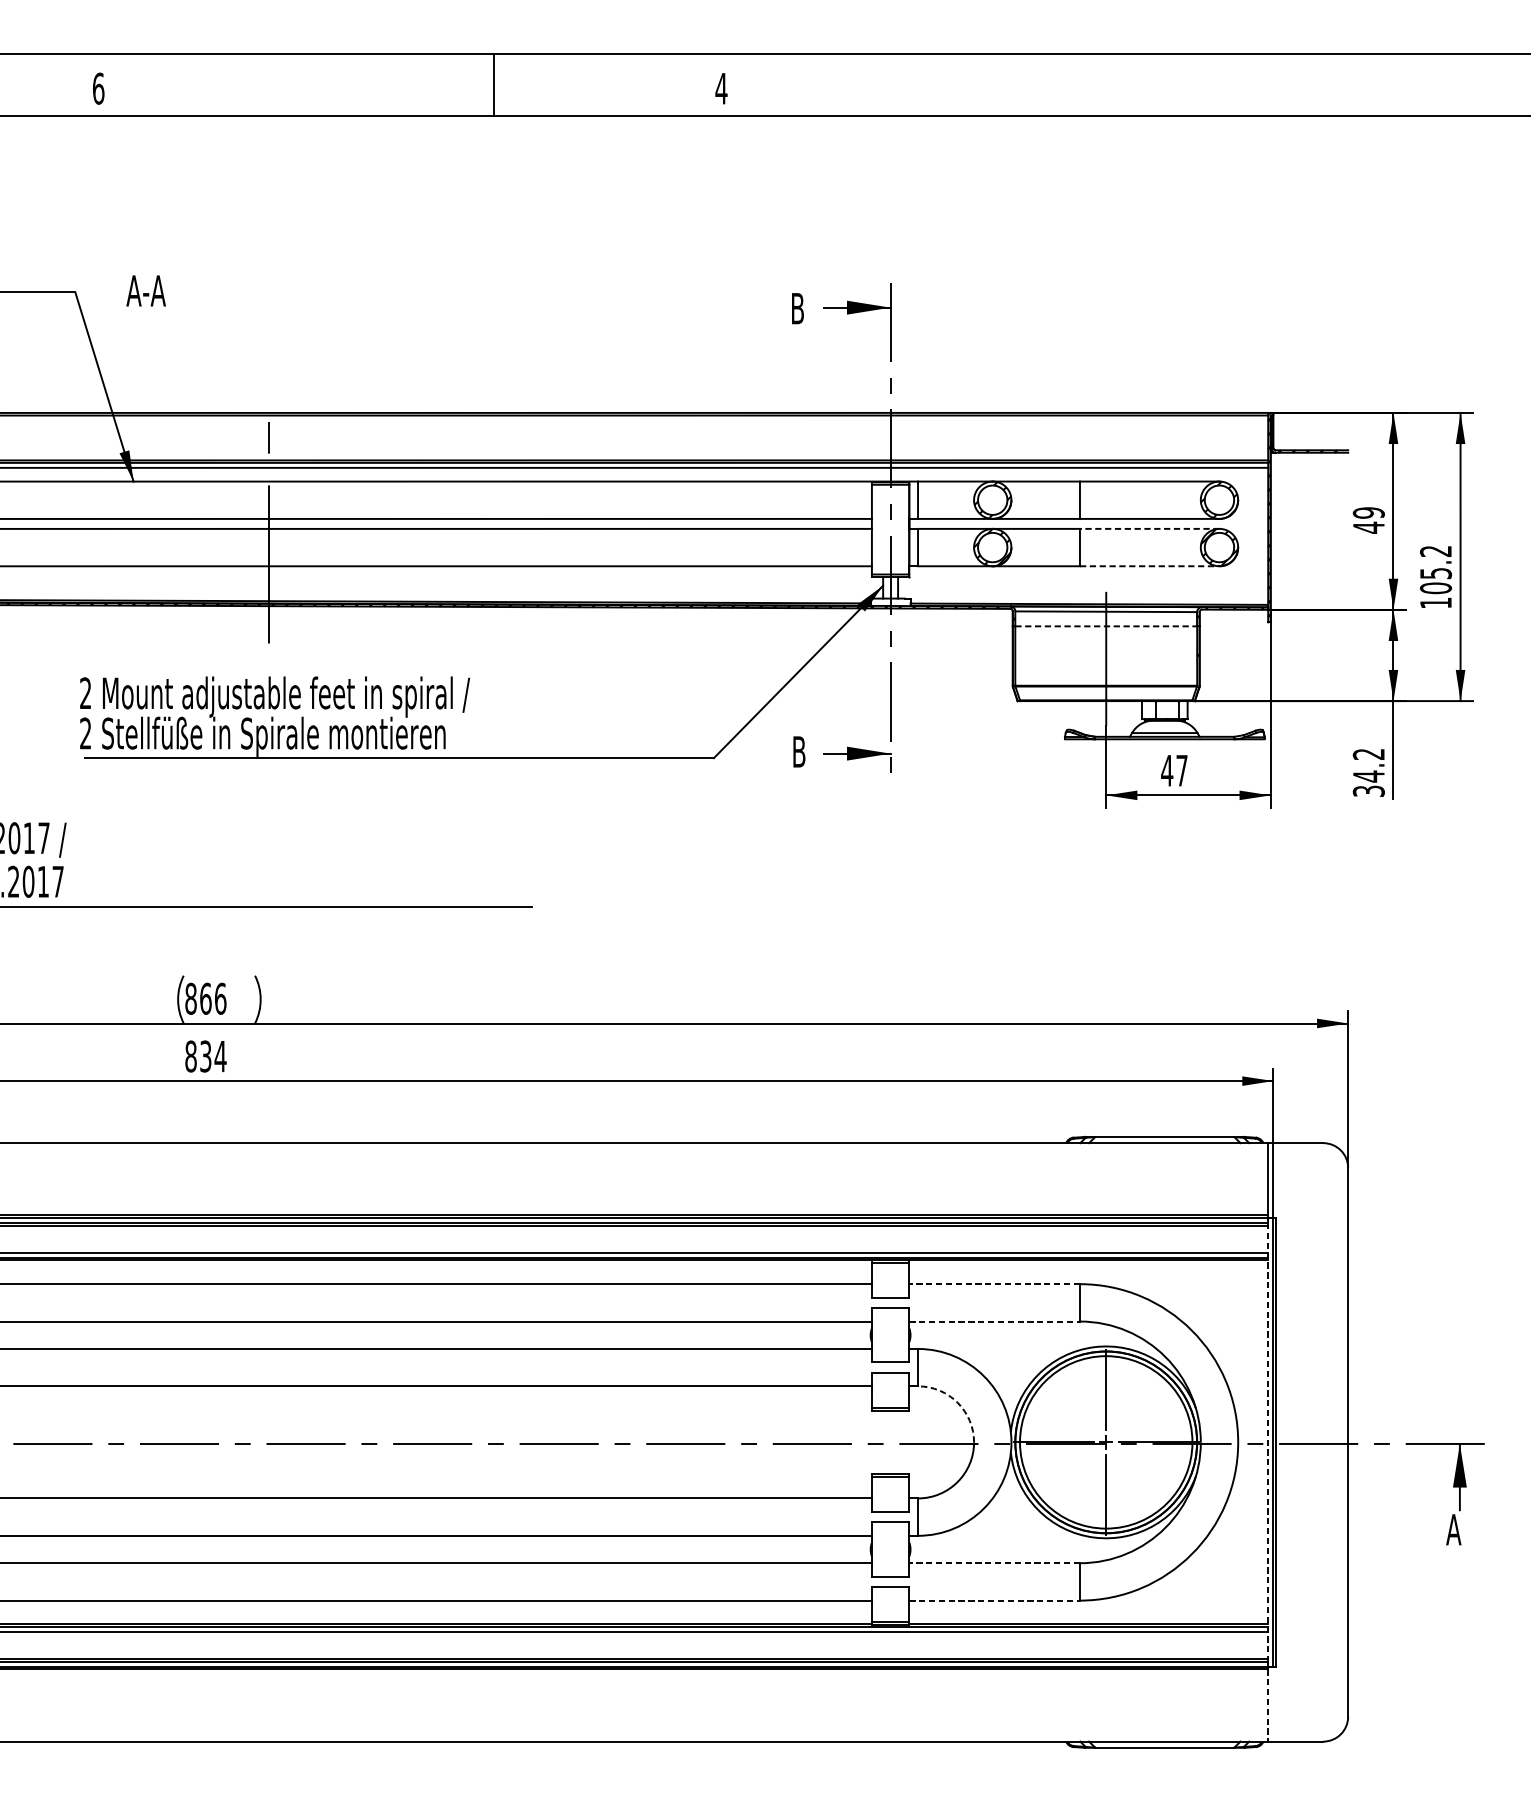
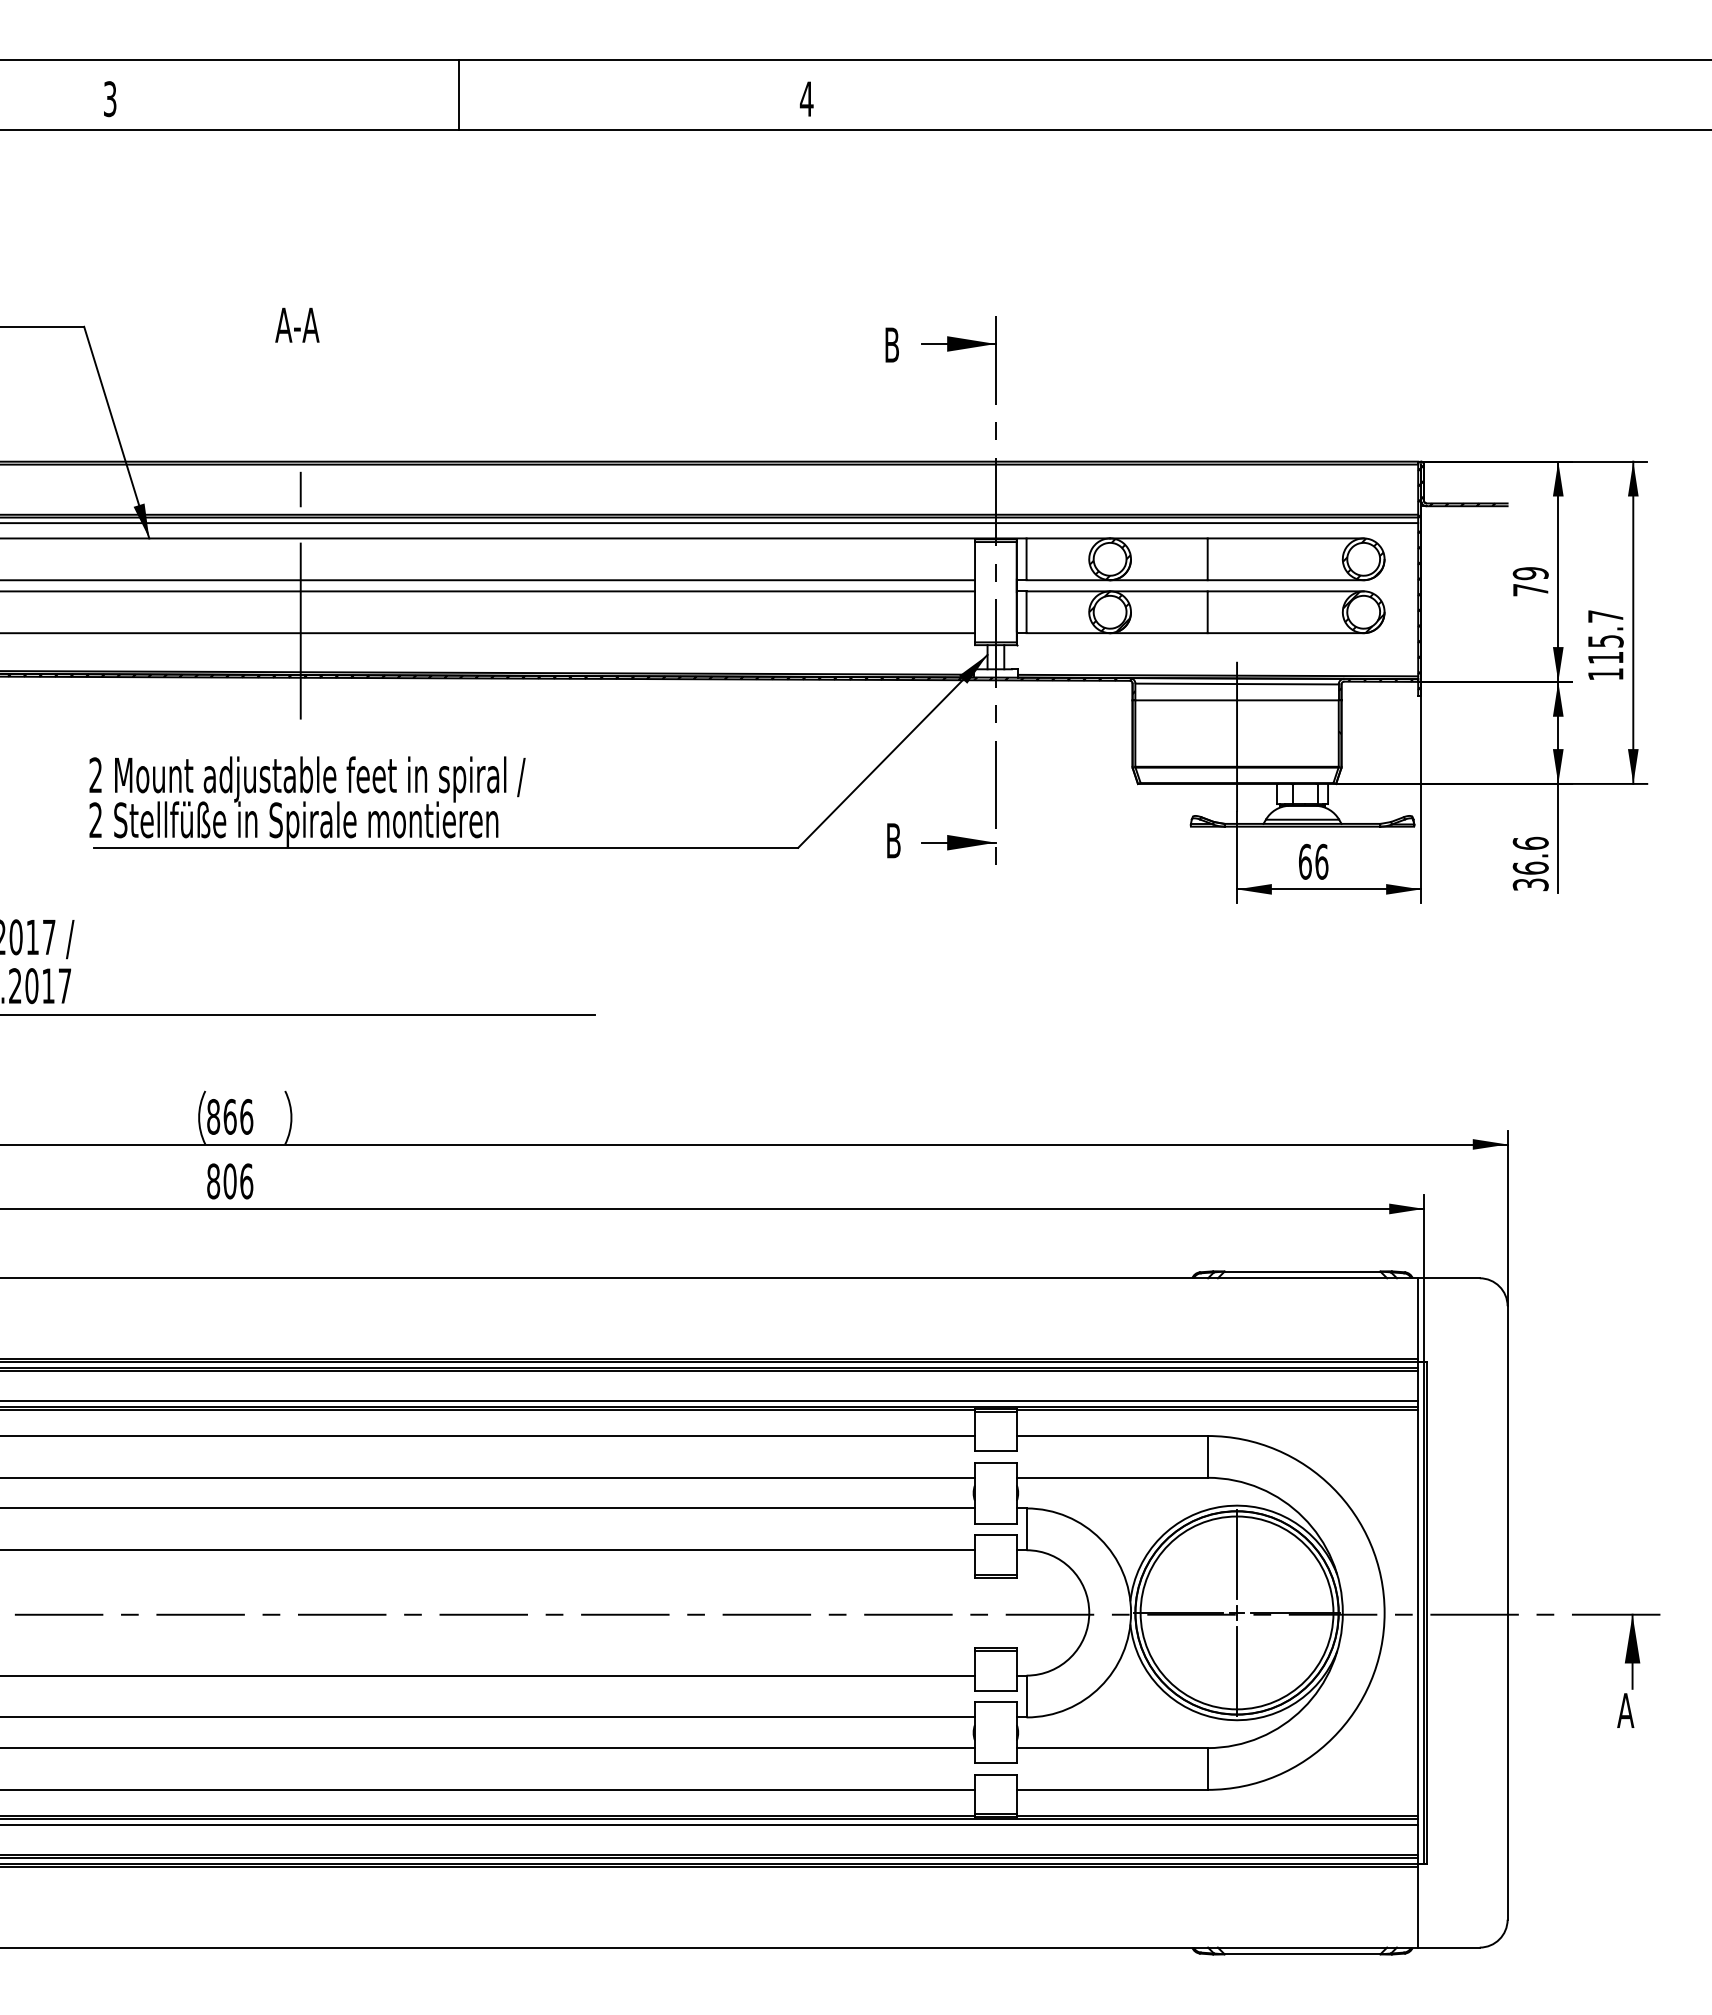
line: (493, 85) -> (458, 95), moved
text: (97, 89) -> (109, 99), 6 -> 3
text: (146, 290) -> (297, 324), moved
text: (1368, 528) -> (1530, 590), 49 -> 79
line: (1149, 529) -> (1285, 591), dashed -> solid
line: (1150, 566) -> (1286, 633), dashed -> solid
text: (1435, 570) -> (1605, 637), 105.2 -> 115.7
line: (1106, 626) -> (1237, 700), dashed -> solid
text: (1368, 765) -> (1530, 855), 34.2 -> 36.6
text: (1174, 770) -> (1313, 861), 47 -> 66
text: (213, 1056) -> (238, 1181), 834 -> 806
line: (993, 1284) -> (1111, 1436), dashed -> solid
line: (994, 1321) -> (1112, 1477), dashed -> solid
arc: (957, 1402) -> (1070, 1568), dashed -> solid
line: (1268, 1442) -> (1418, 1613), dashed -> solid
line: (993, 1563) -> (1111, 1748), dashed -> solid
line: (994, 1600) -> (1112, 1789), dashed -> solid
line: (1268, 1705) -> (1418, 1907), dashed -> solid

